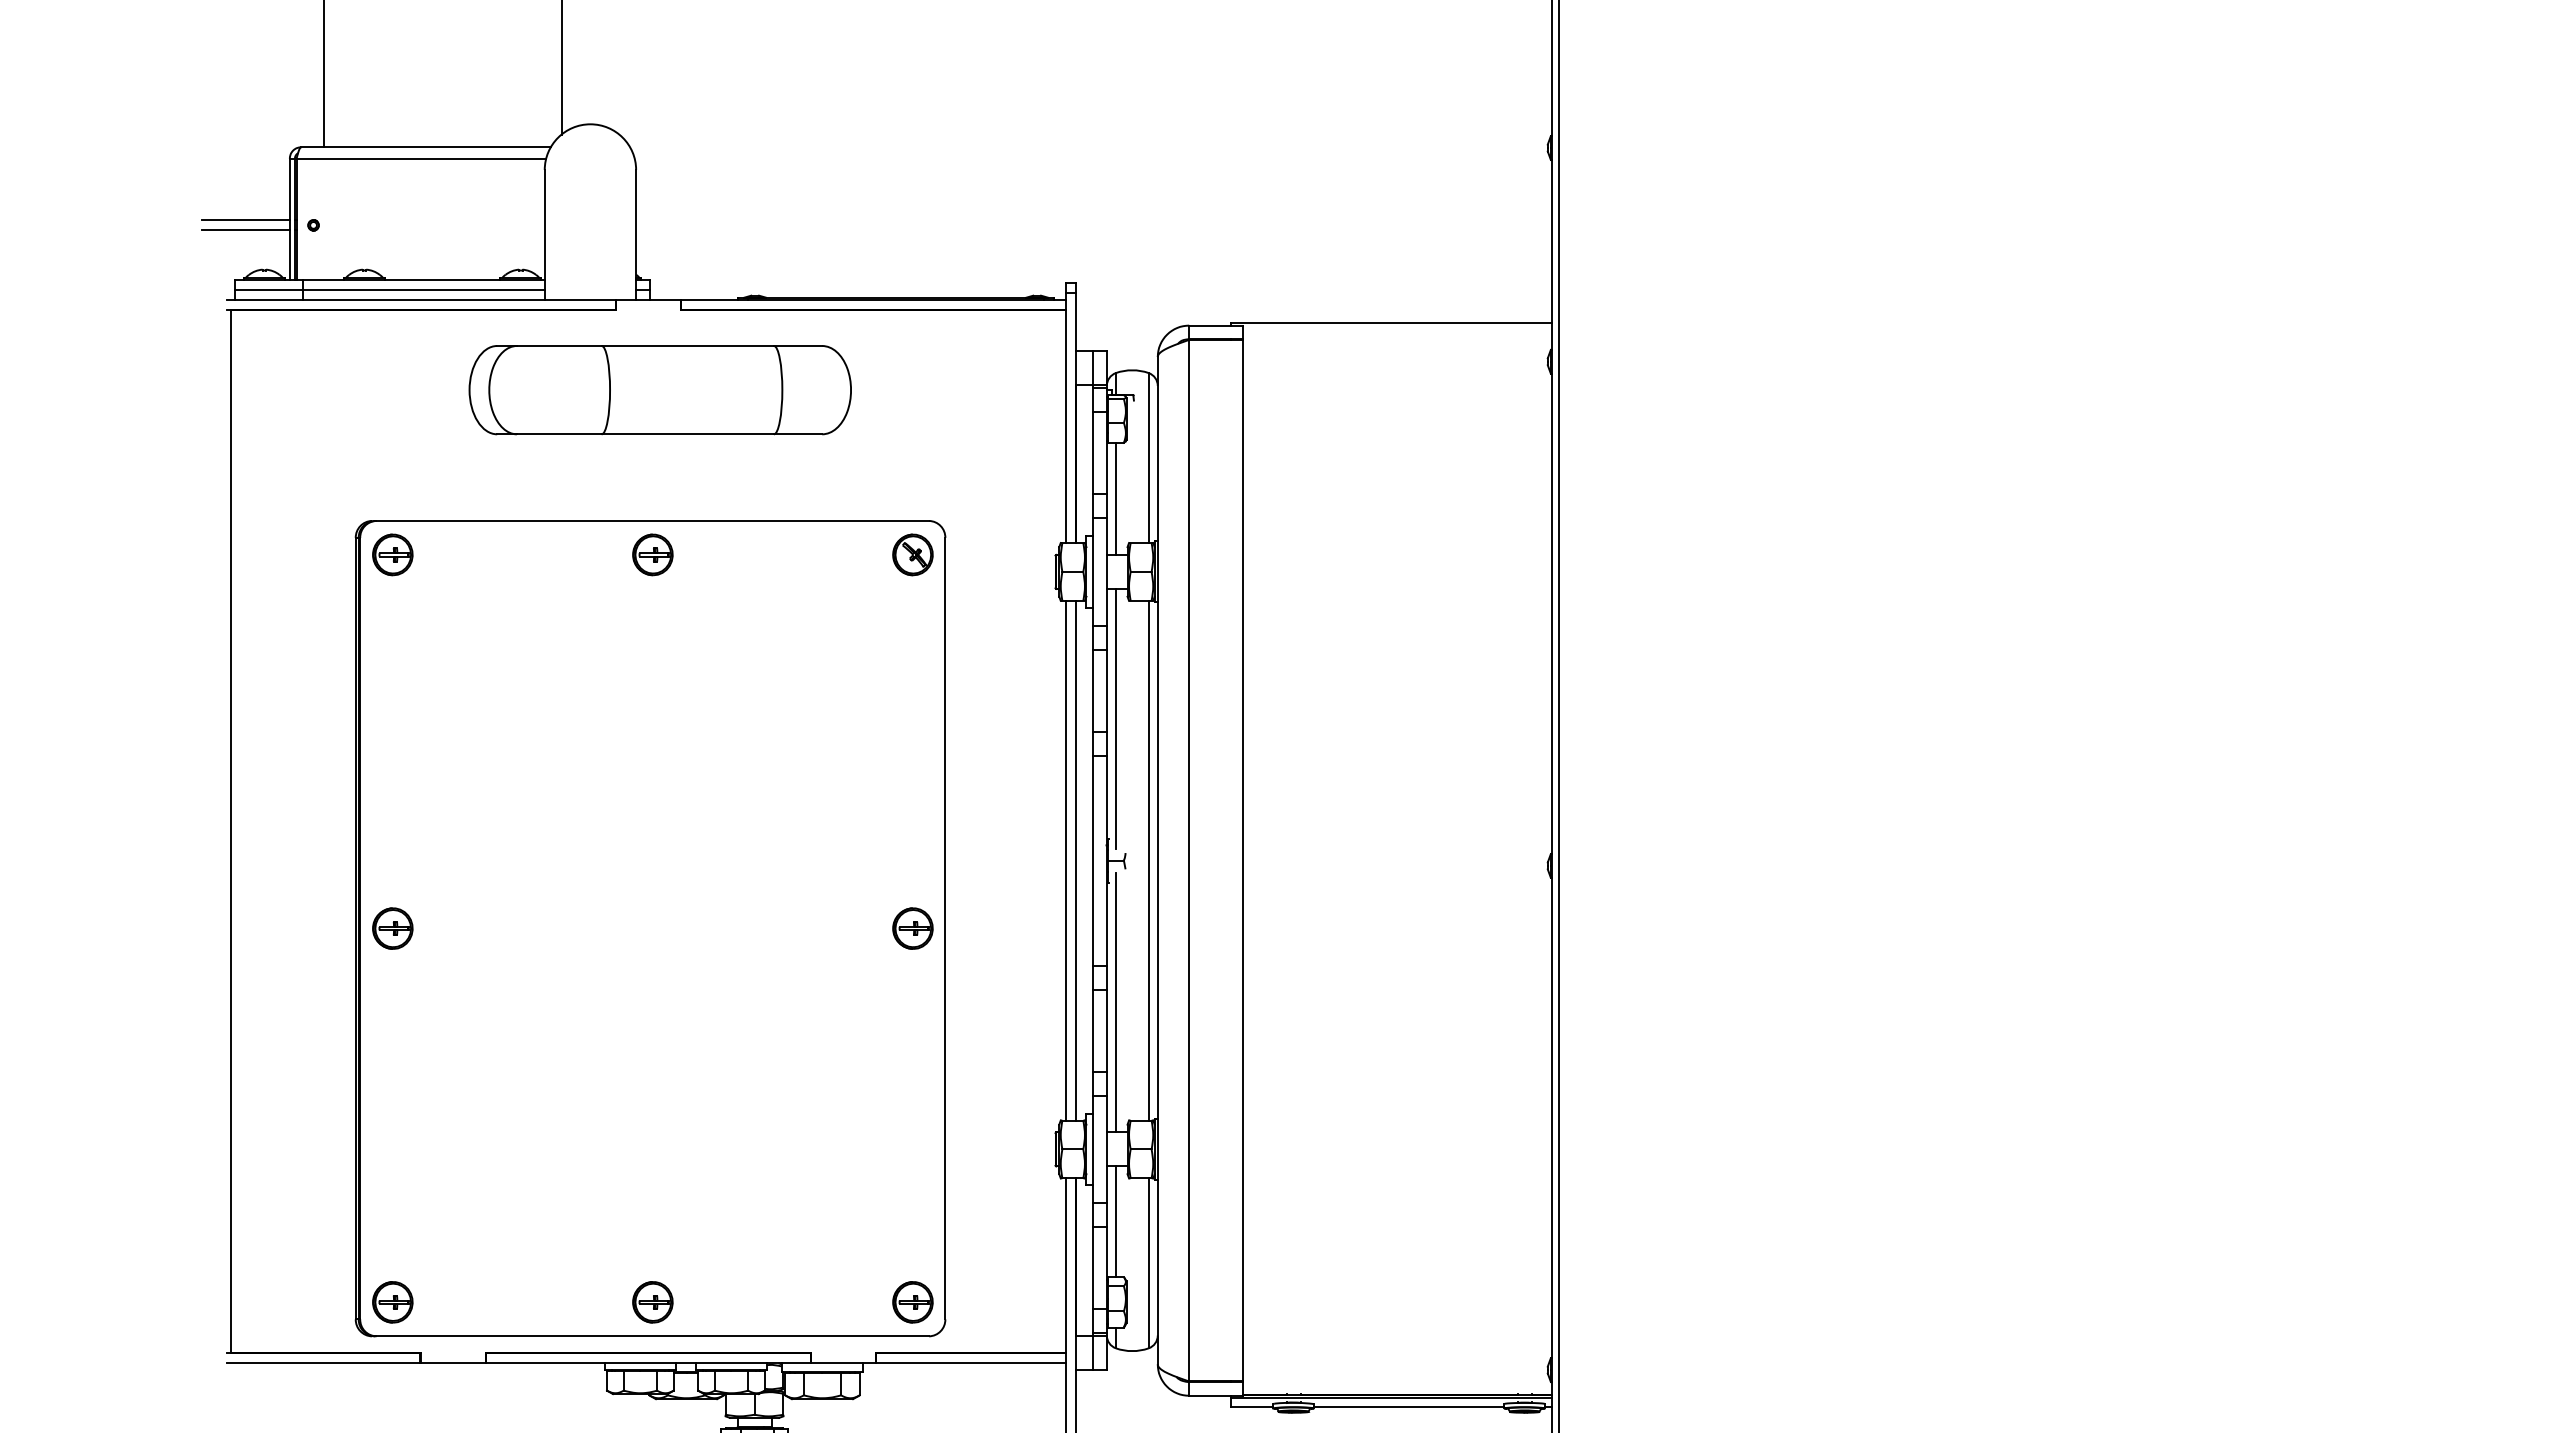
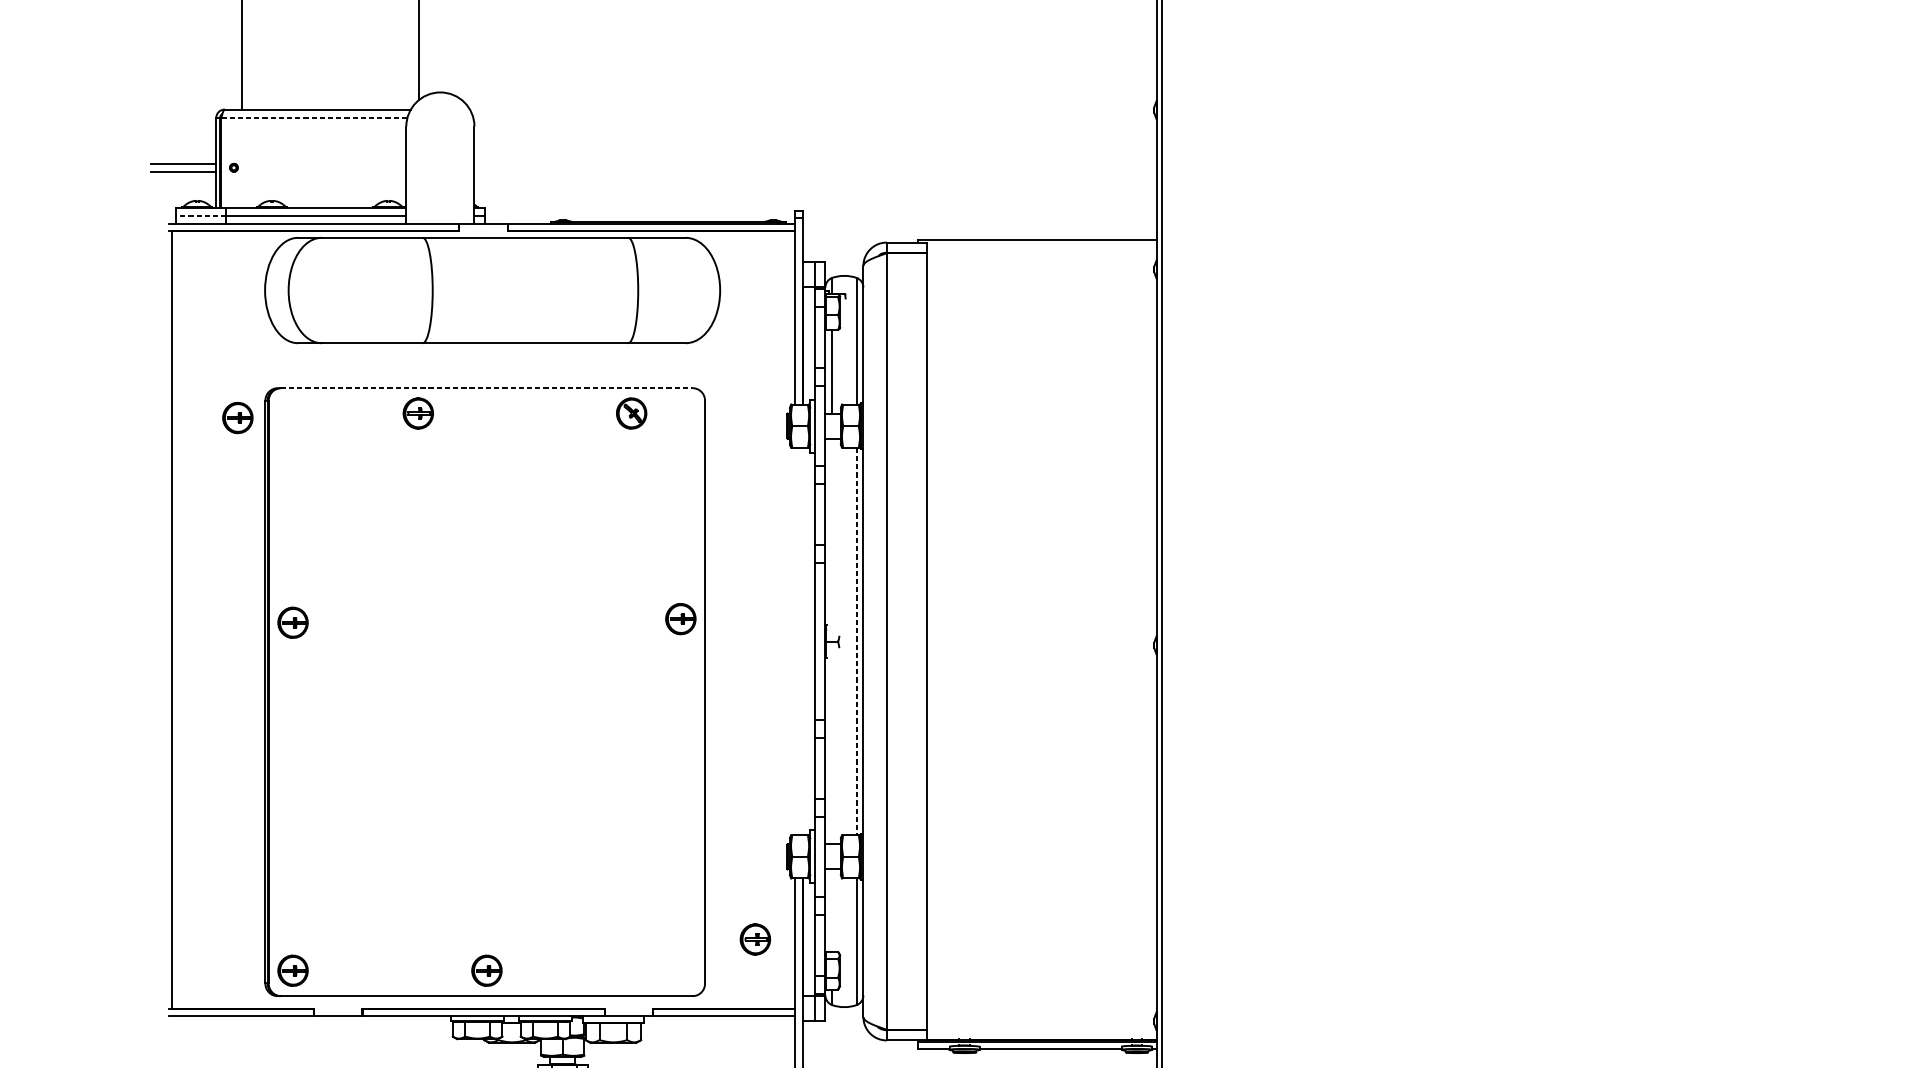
line: (421, 158) -> (314, 117), solid -> dashed
line: (269, 289) -> (201, 215), solid -> dashed
part: (659, 390) -> (491, 290), size x1.6
line: (653, 520) -> (487, 387), solid -> dashed
part: (392, 554) -> (237, 417), moved
part: (652, 554) -> (418, 413), moved
part: (912, 554) -> (631, 413), moved
line: (1115, 718) -> (831, 535), removed
line: (1066, 860) -> (795, 641), removed
line: (1076, 860) -> (802, 641), removed
line: (1148, 860) -> (856, 641), solid -> dashed
part: (392, 928) -> (292, 622), moved
part: (912, 928) -> (680, 618), moved
line: (1115, 1002) -> (831, 747), removed
line: (1115, 1221) -> (831, 910), removed
part: (912, 1302) -> (755, 939), moved

